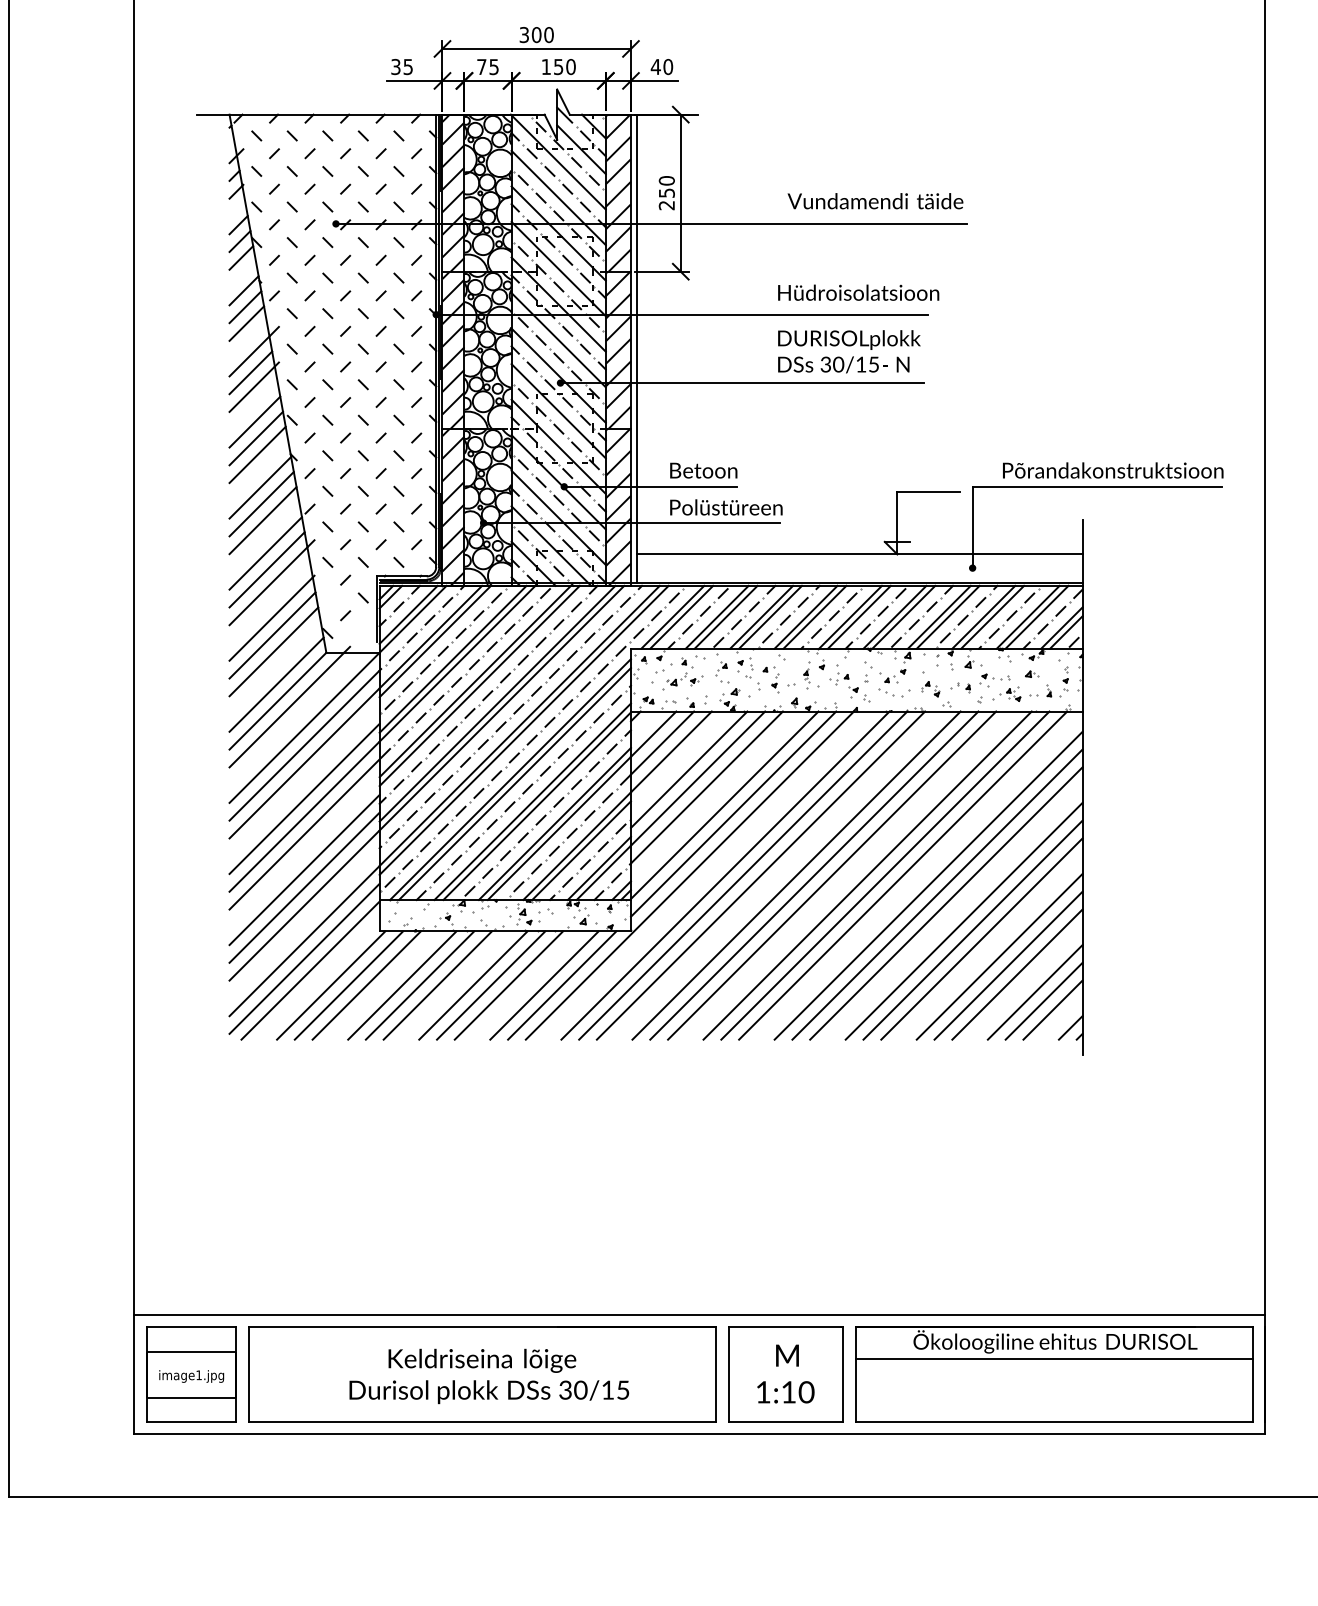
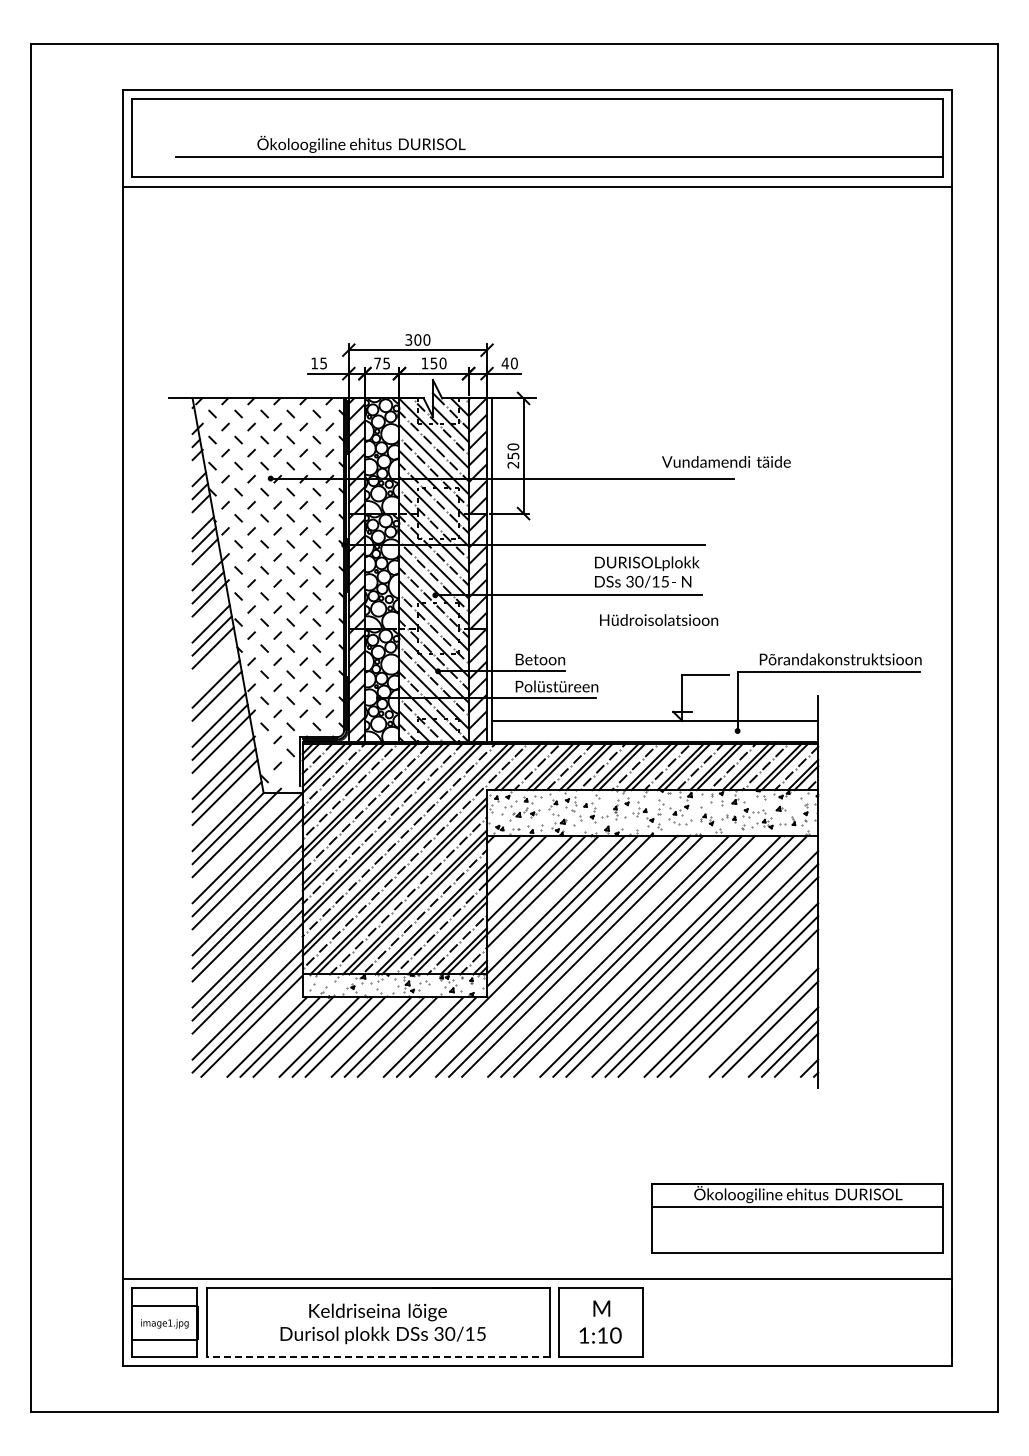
text: (395, 67) -> (314, 363), 35 -> 15
text: (875, 200) -> (726, 461), moved
text: (859, 292) -> (659, 619), moved
line: (259, 486) -> (214, 671), removed
line: (999, 955) -> (757, 1015), removed
part: (1054, 1374) -> (797, 1218), moved
line: (482, 1422) -> (378, 1357), solid -> dashed

